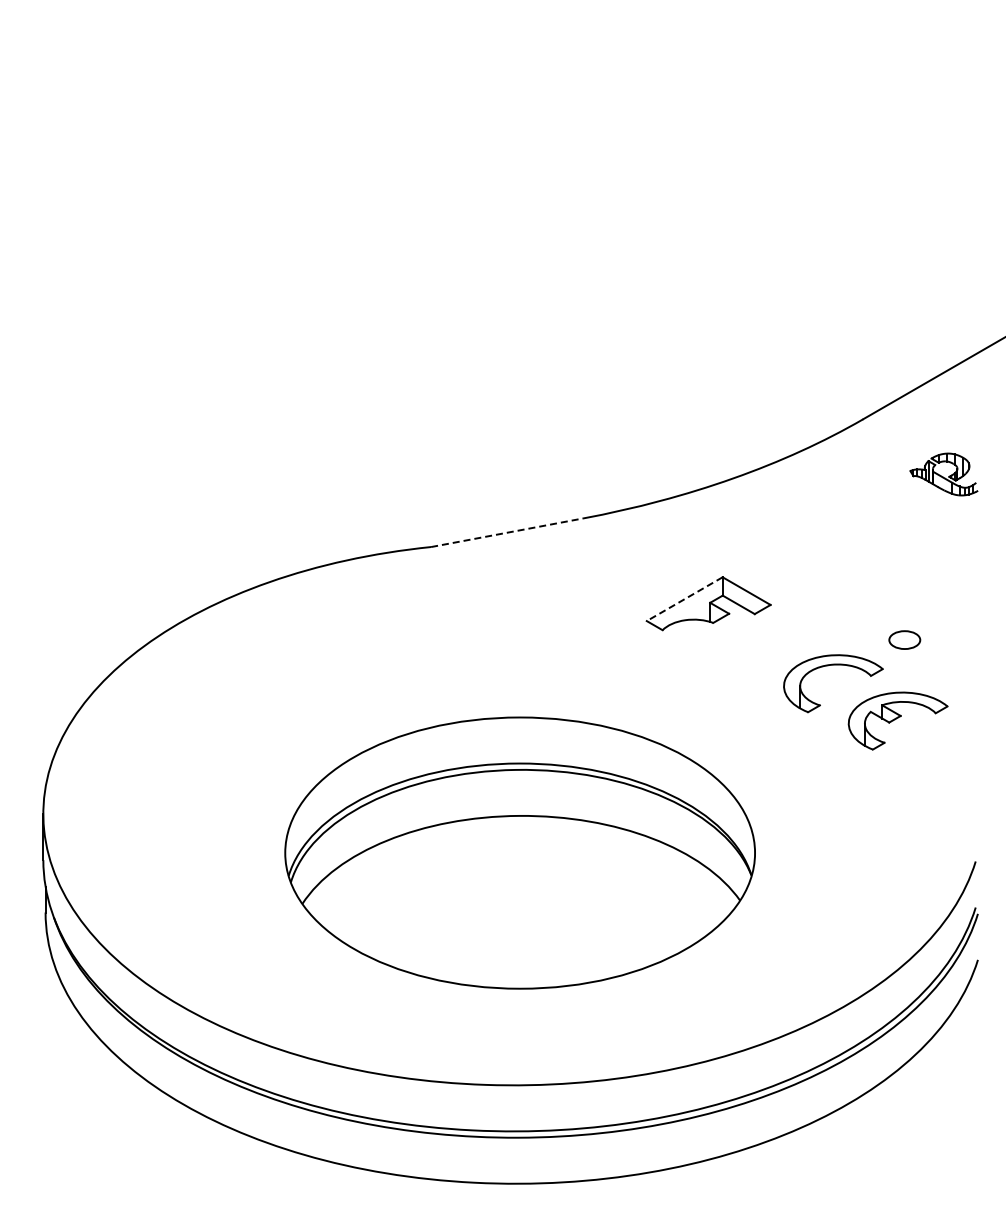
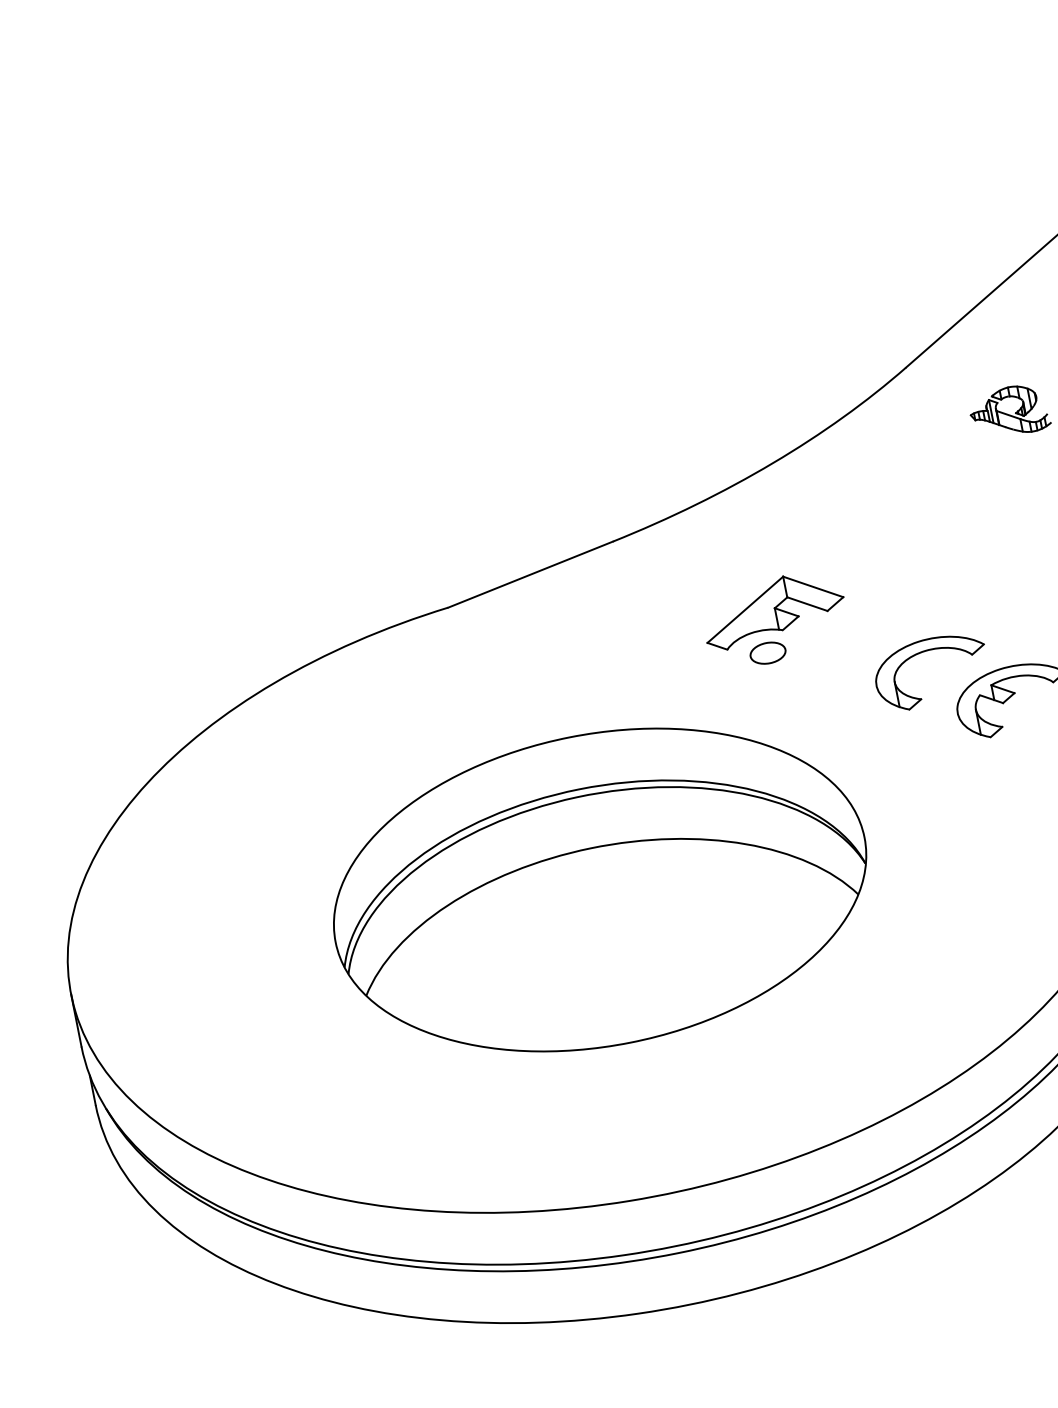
line: (507, 532) -> (530, 574), dashed -> solid
line: (684, 599) -> (745, 610), dashed -> solid
part: (904, 639) -> (767, 652), moved
part: (519, 852) -> (599, 889), moved

